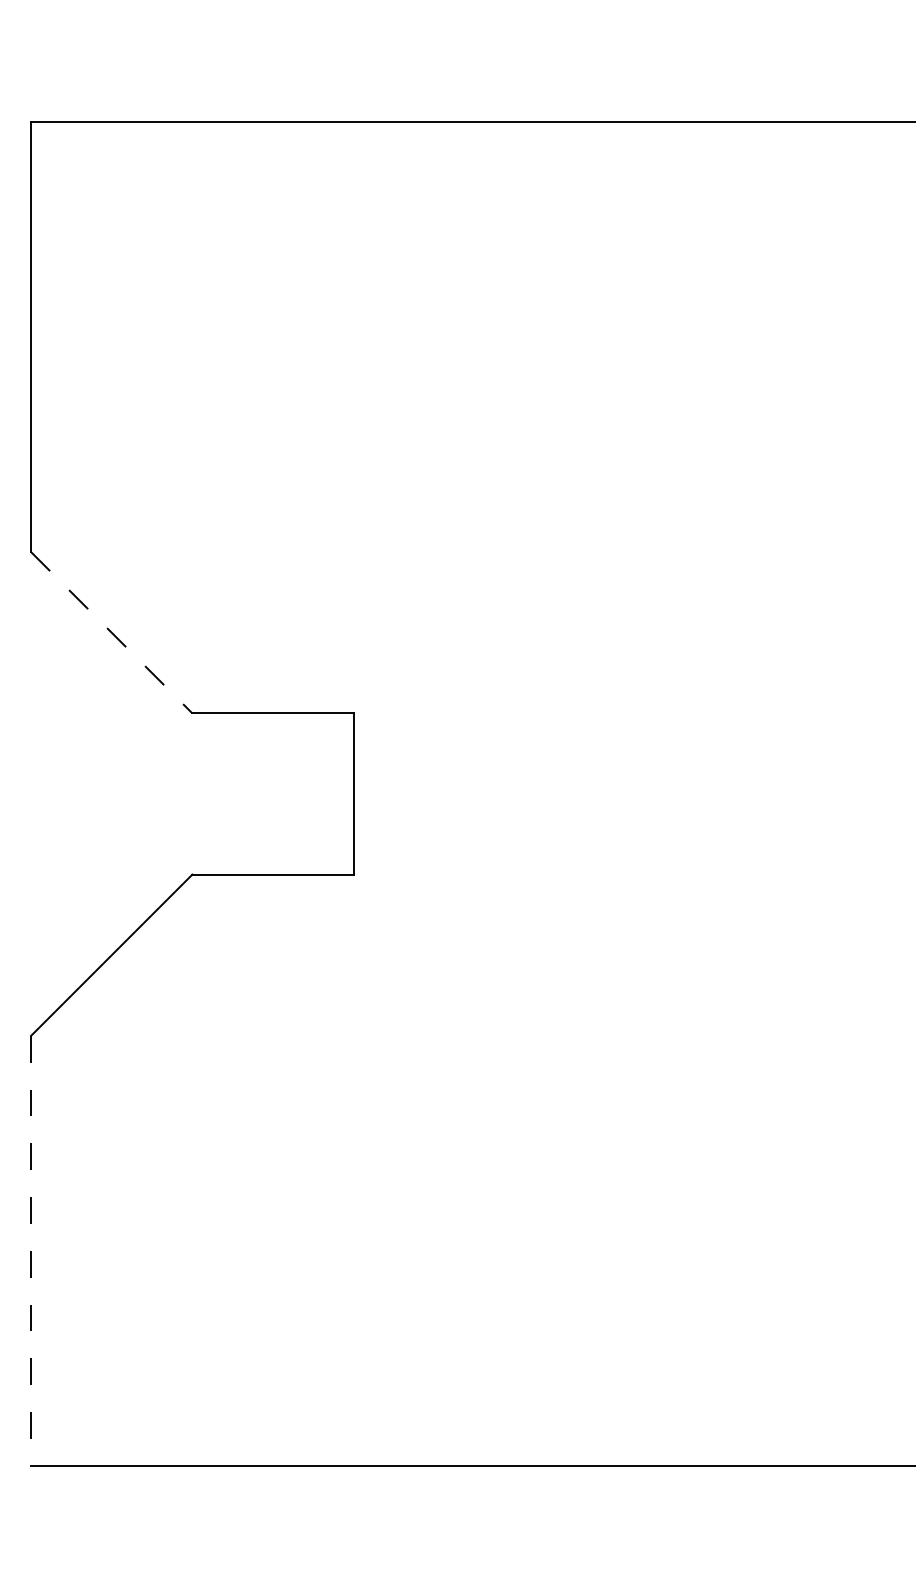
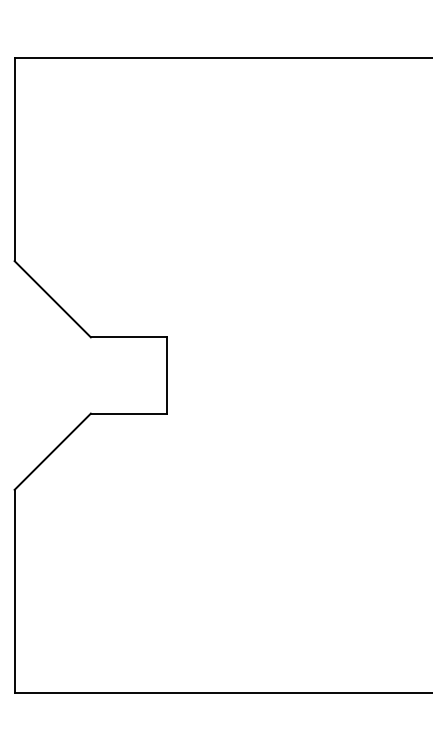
line: (111, 633) -> (52, 299), dashed -> solid
line: (30, 1250) -> (14, 591), dashed -> solid

